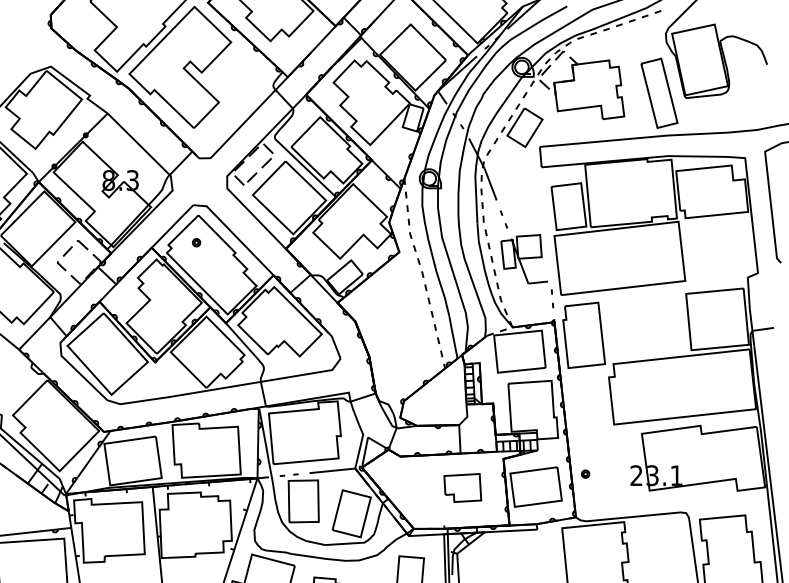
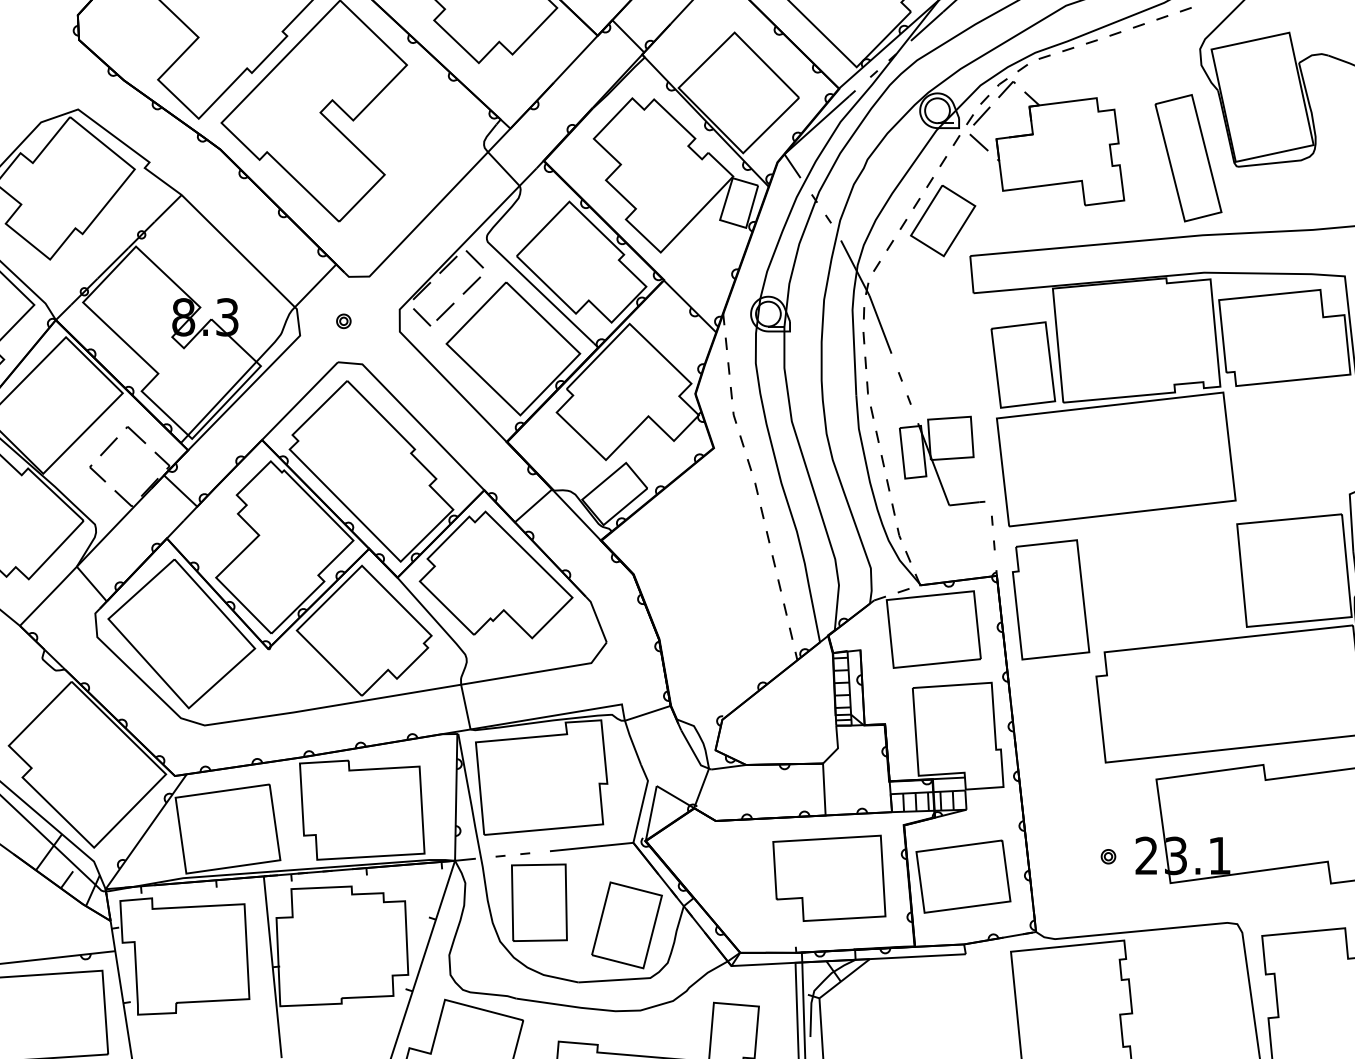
part: (196, 242) -> (343, 320), moved
part: (585, 473) -> (1108, 855), moved
part: (462, 487) -> (829, 877), size x1.67

